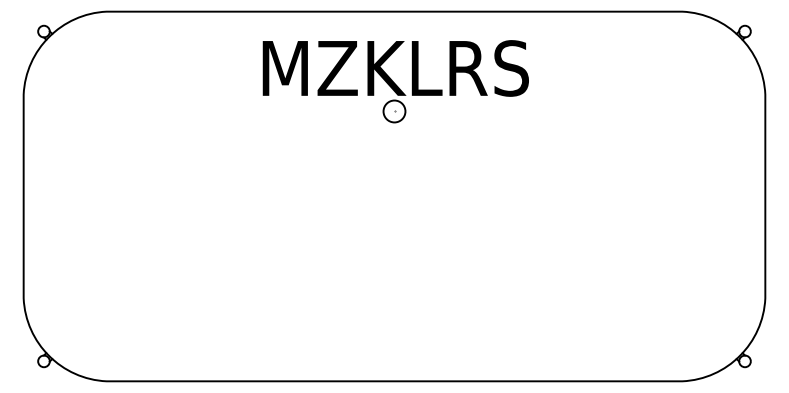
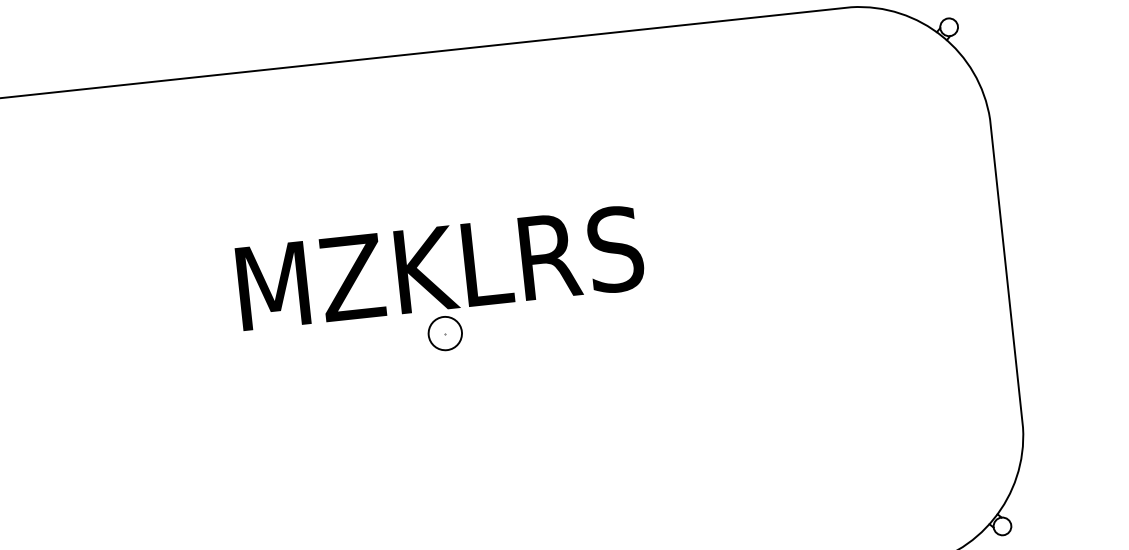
part: (395, 81) -> (441, 288), moved

